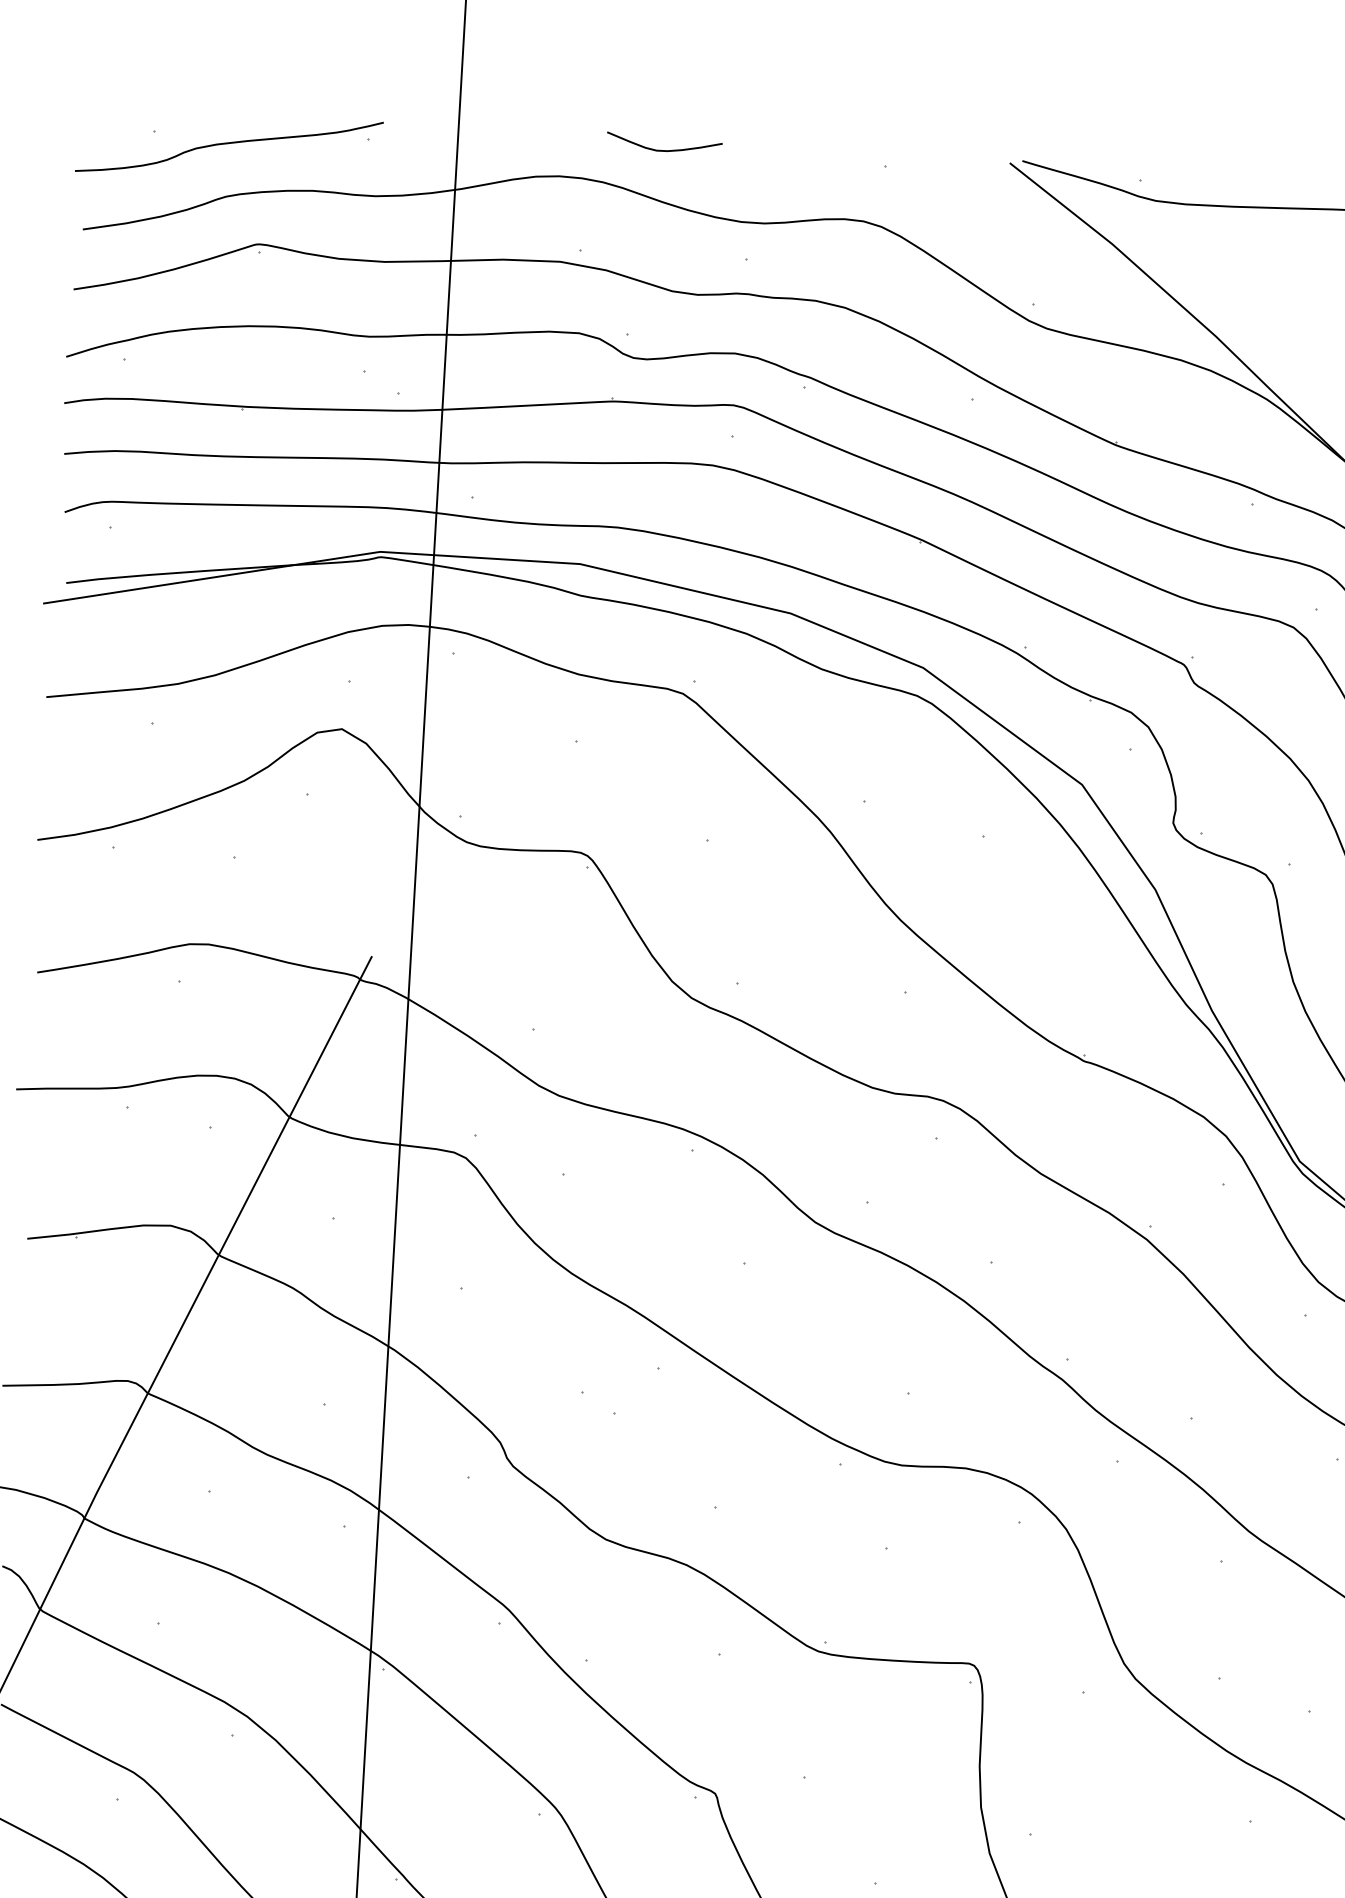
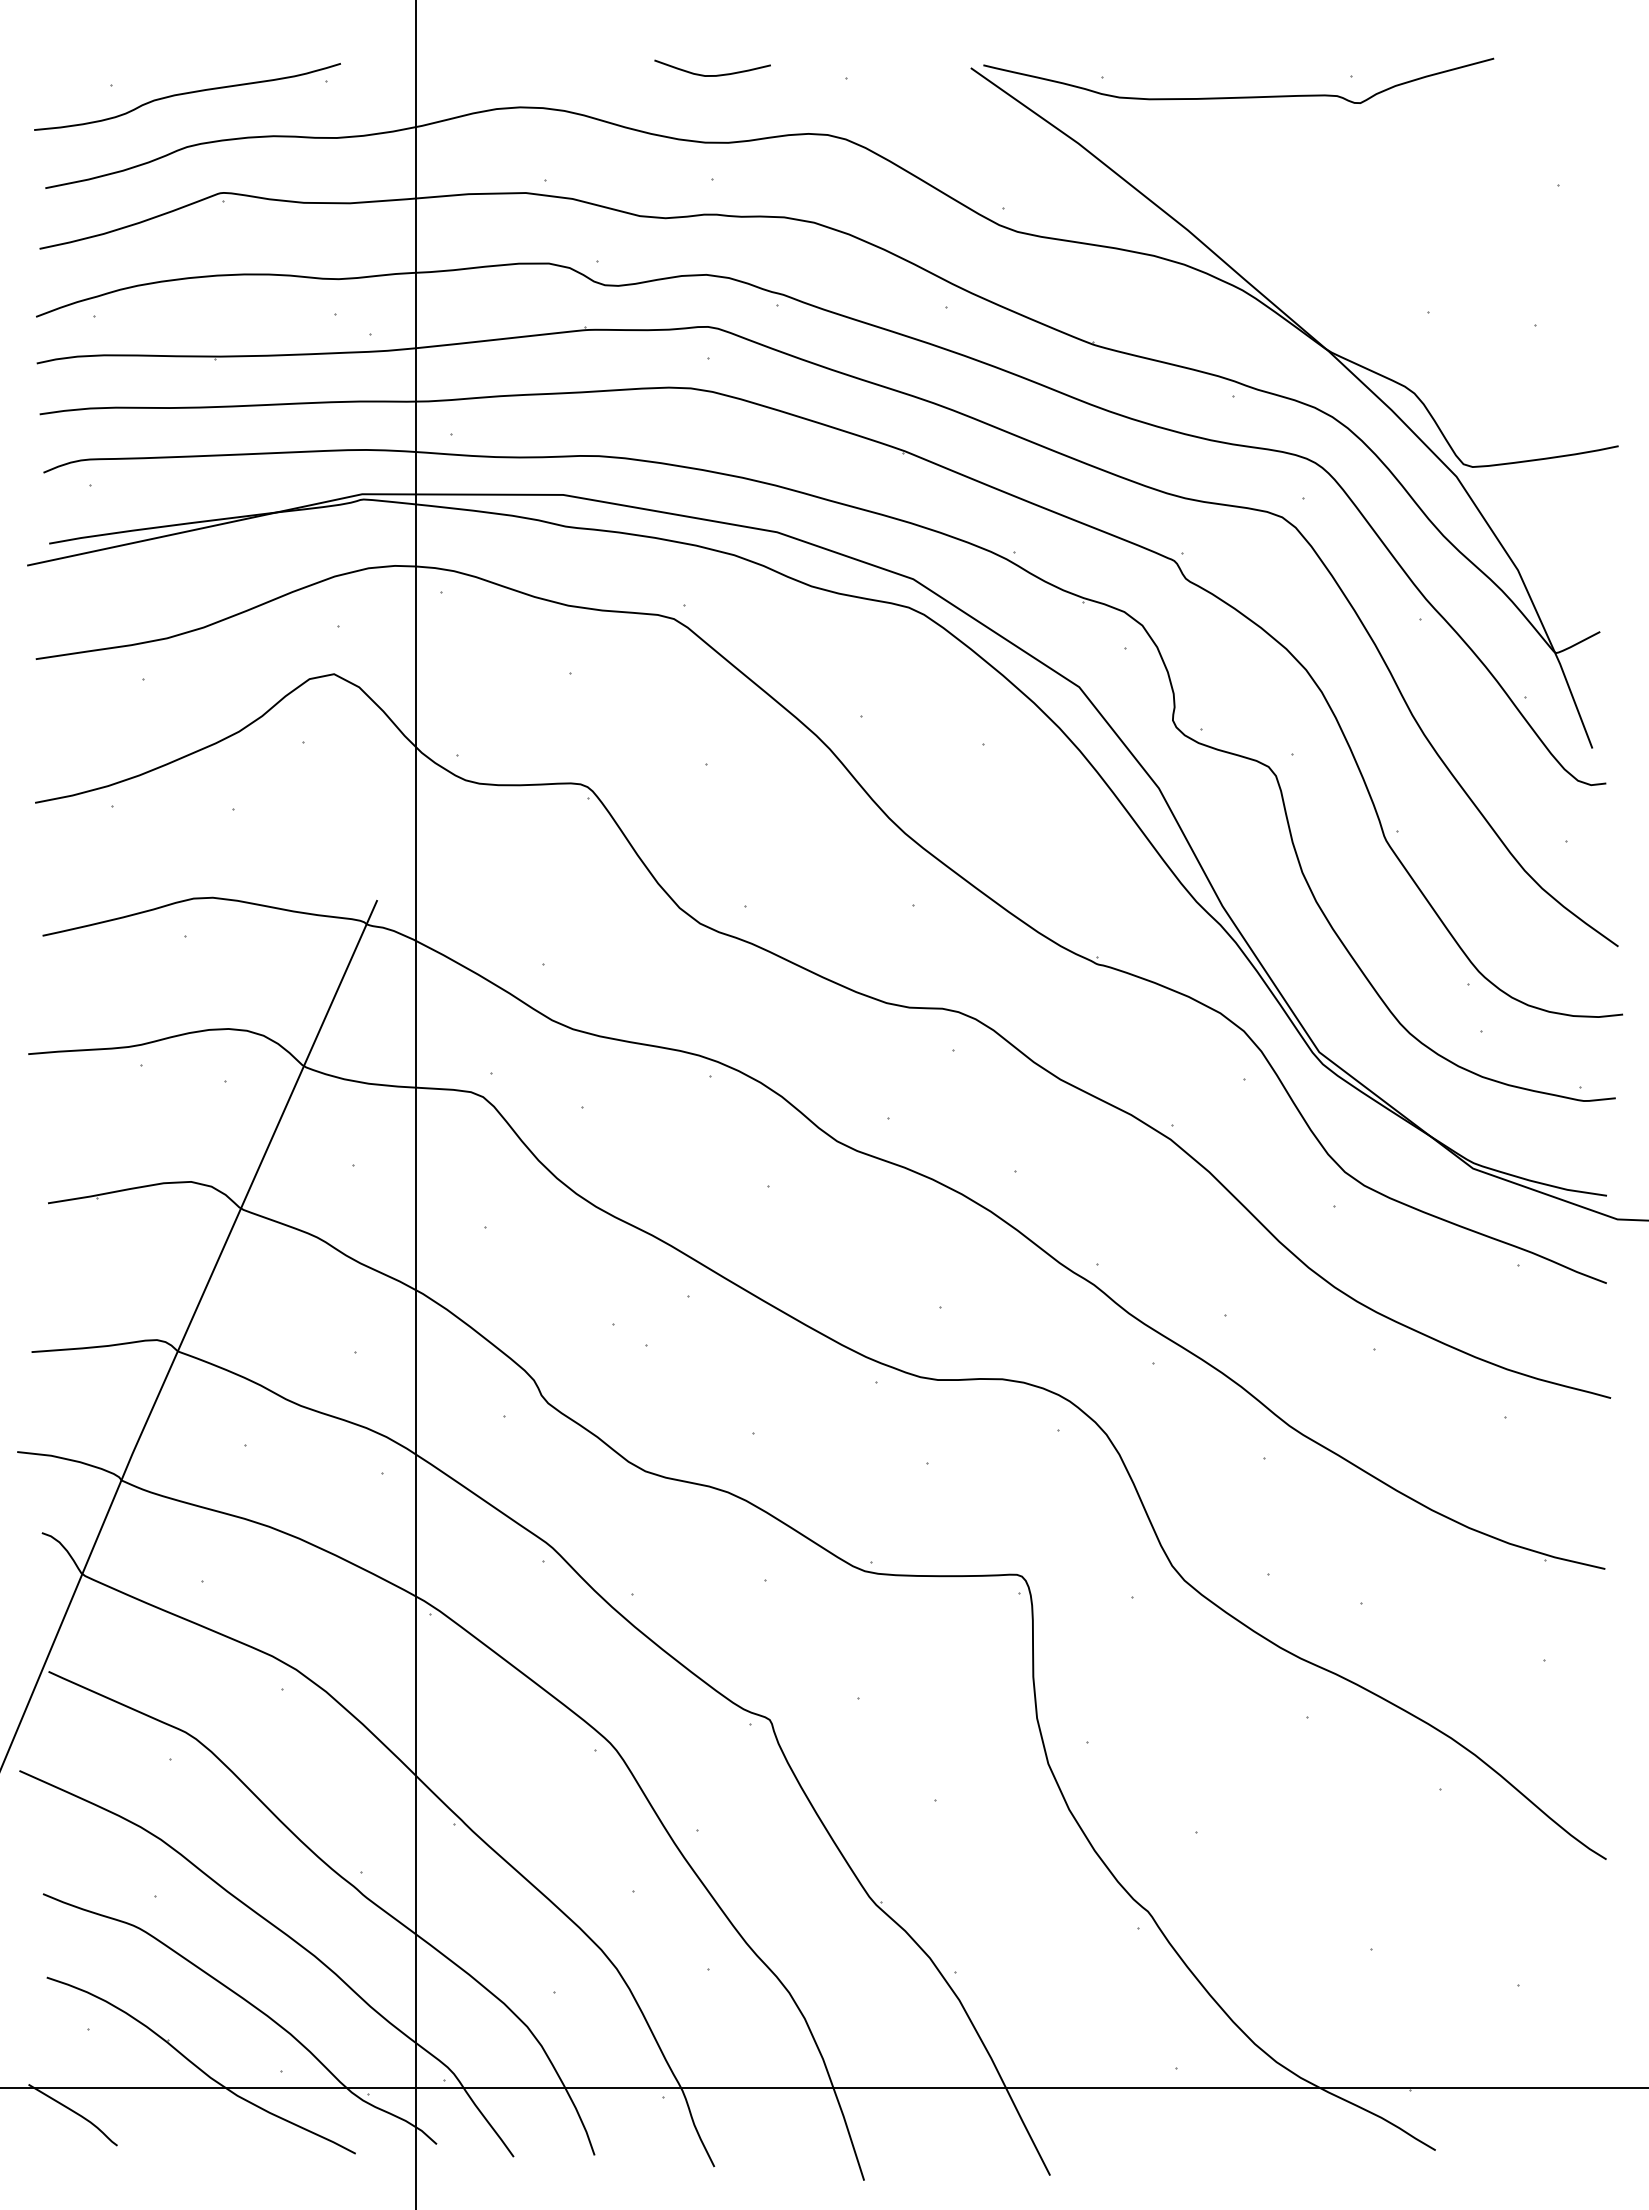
curve: (664, 150) -> (712, 75), moved

